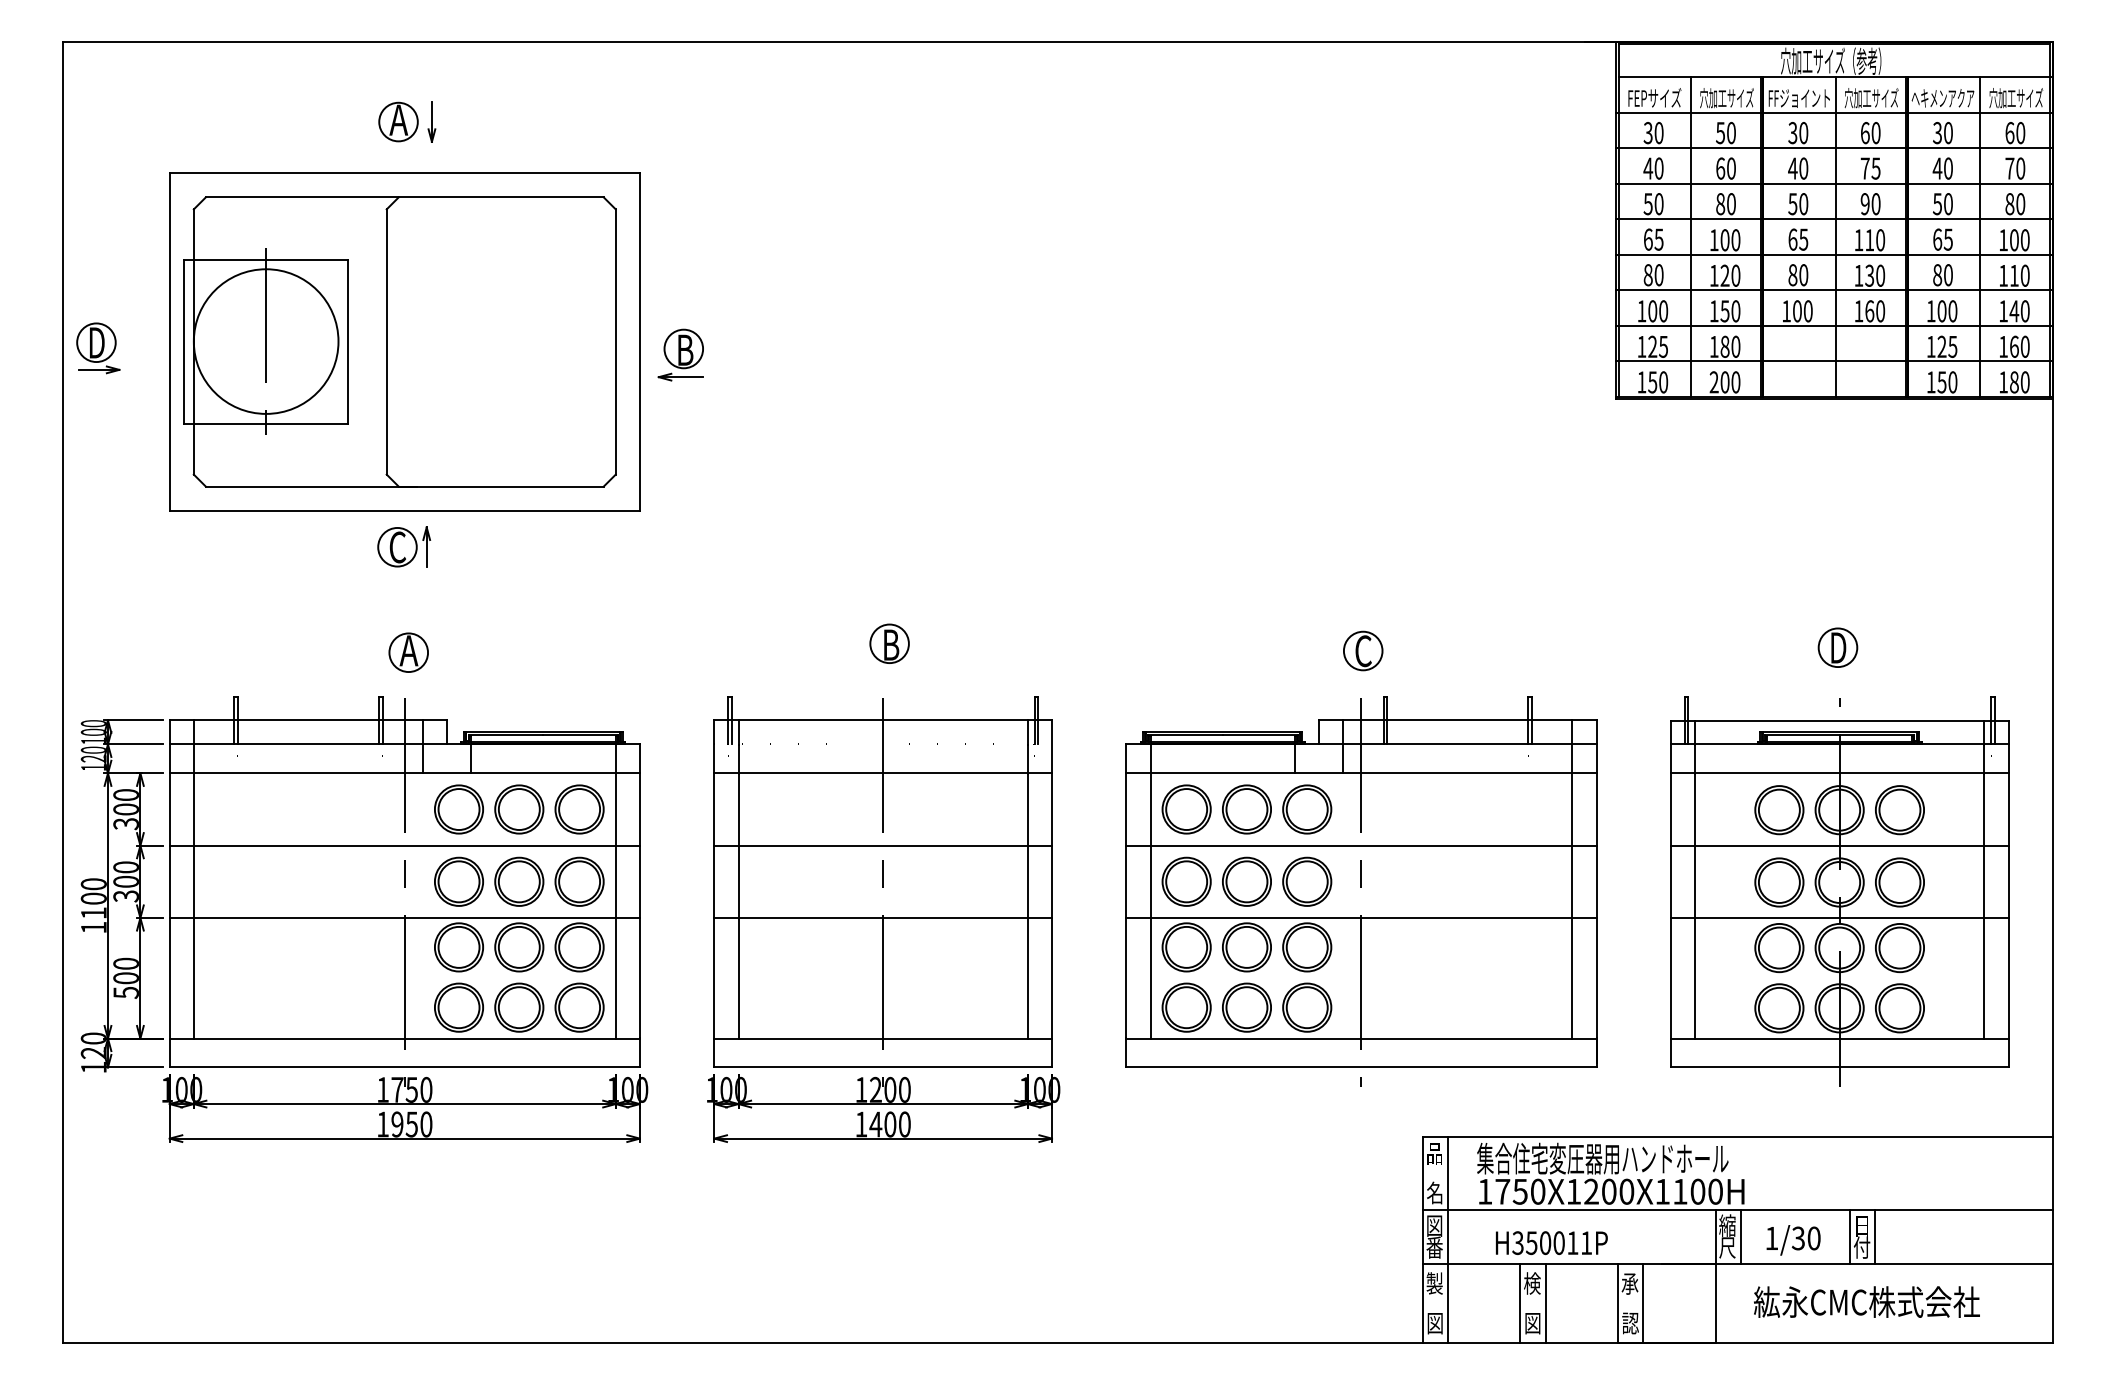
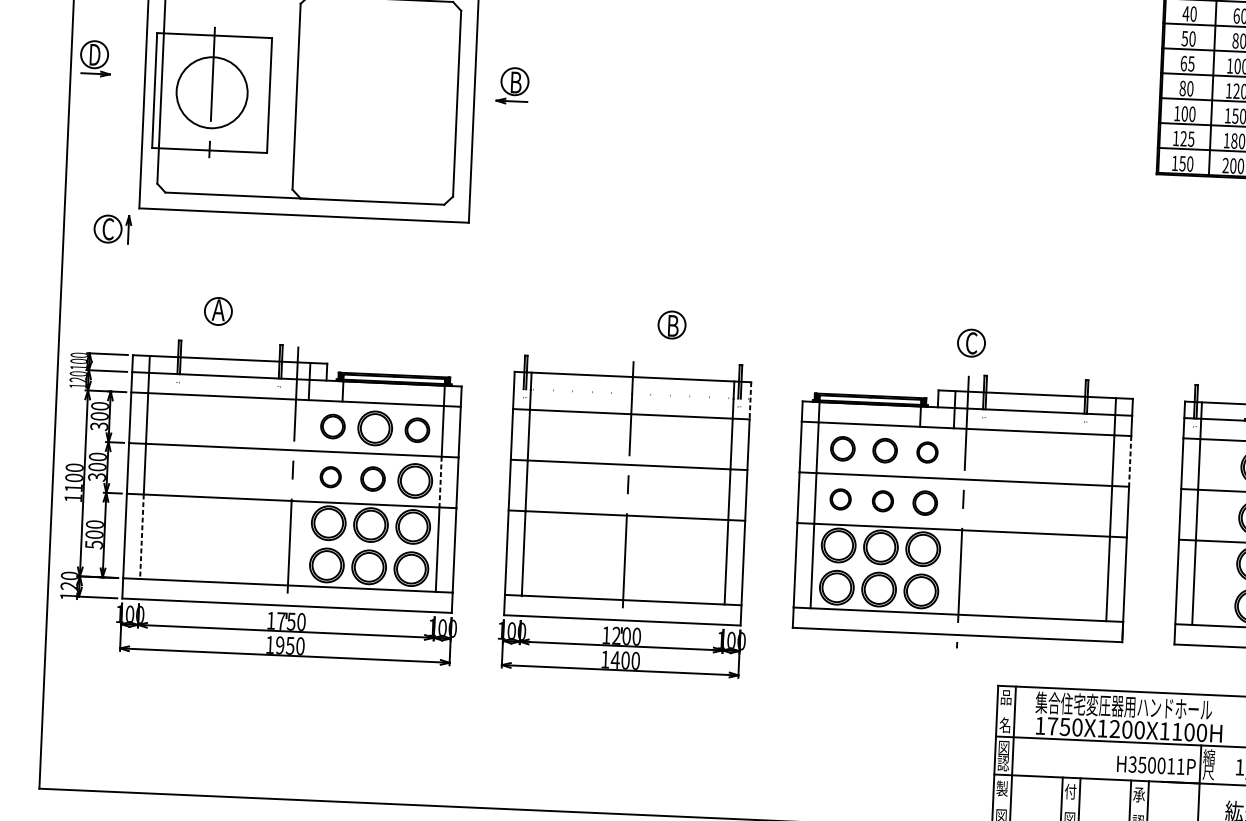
circle: (265, 341) -> (211, 92), size x0.7
part: (98, 348) -> (95, 58), moved
part: (680, 354) -> (512, 85), moved
part: (404, 546) -> (113, 228), moved
part: (889, 643) -> (671, 324), moved
part: (408, 652) -> (218, 311), moved
line: (1051, 746) -> (750, 400), solid -> dashed
part: (458, 809) -> (332, 426), size x0.7
part: (579, 809) -> (417, 430), size x0.7
part: (1186, 809) -> (842, 448), size x0.7
part: (1246, 809) -> (884, 450), size x0.7
part: (1307, 809) -> (927, 452), size x0.6
line: (1596, 810) -> (1130, 462), solid -> dashed
part: (458, 881) -> (330, 477), size x0.6
part: (519, 881) -> (373, 478), size x0.7
part: (1186, 881) -> (840, 499), size x0.6
part: (1246, 881) -> (882, 501), size x0.6
part: (1307, 881) -> (925, 503), size x0.7
line: (615, 882) -> (440, 482), solid -> dashed
line: (193, 978) -> (141, 536), solid -> dashed
line: (1740, 1236) -> (1217, 765), removed
text: (1551, 1242) -> (1156, 765), moved
text: (1434, 1247) -> (1003, 763), 番 -> 認
text: (1532, 1283) -> (1070, 791), 検 -> 付

